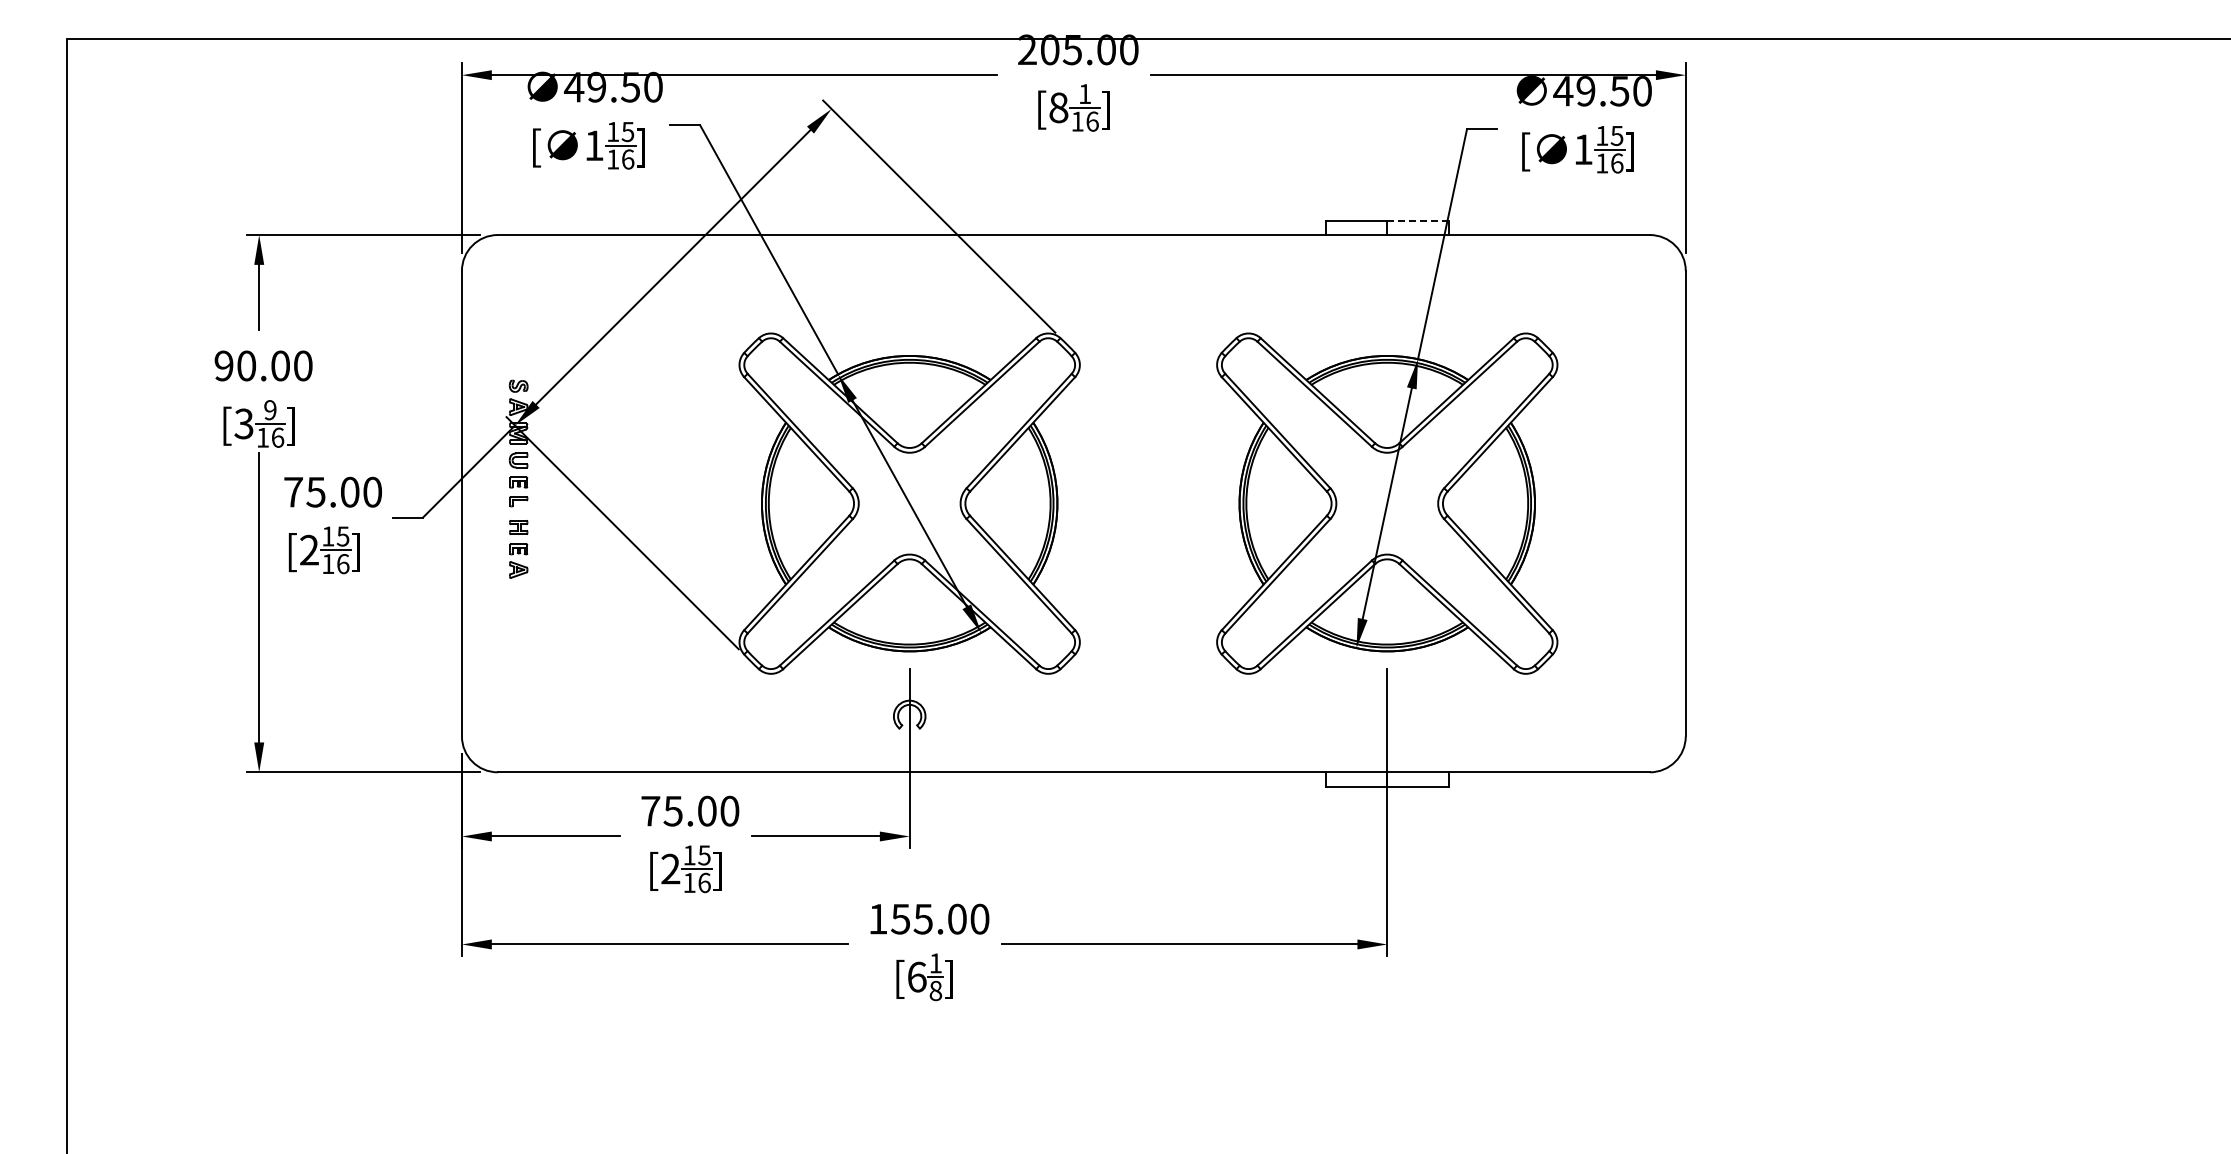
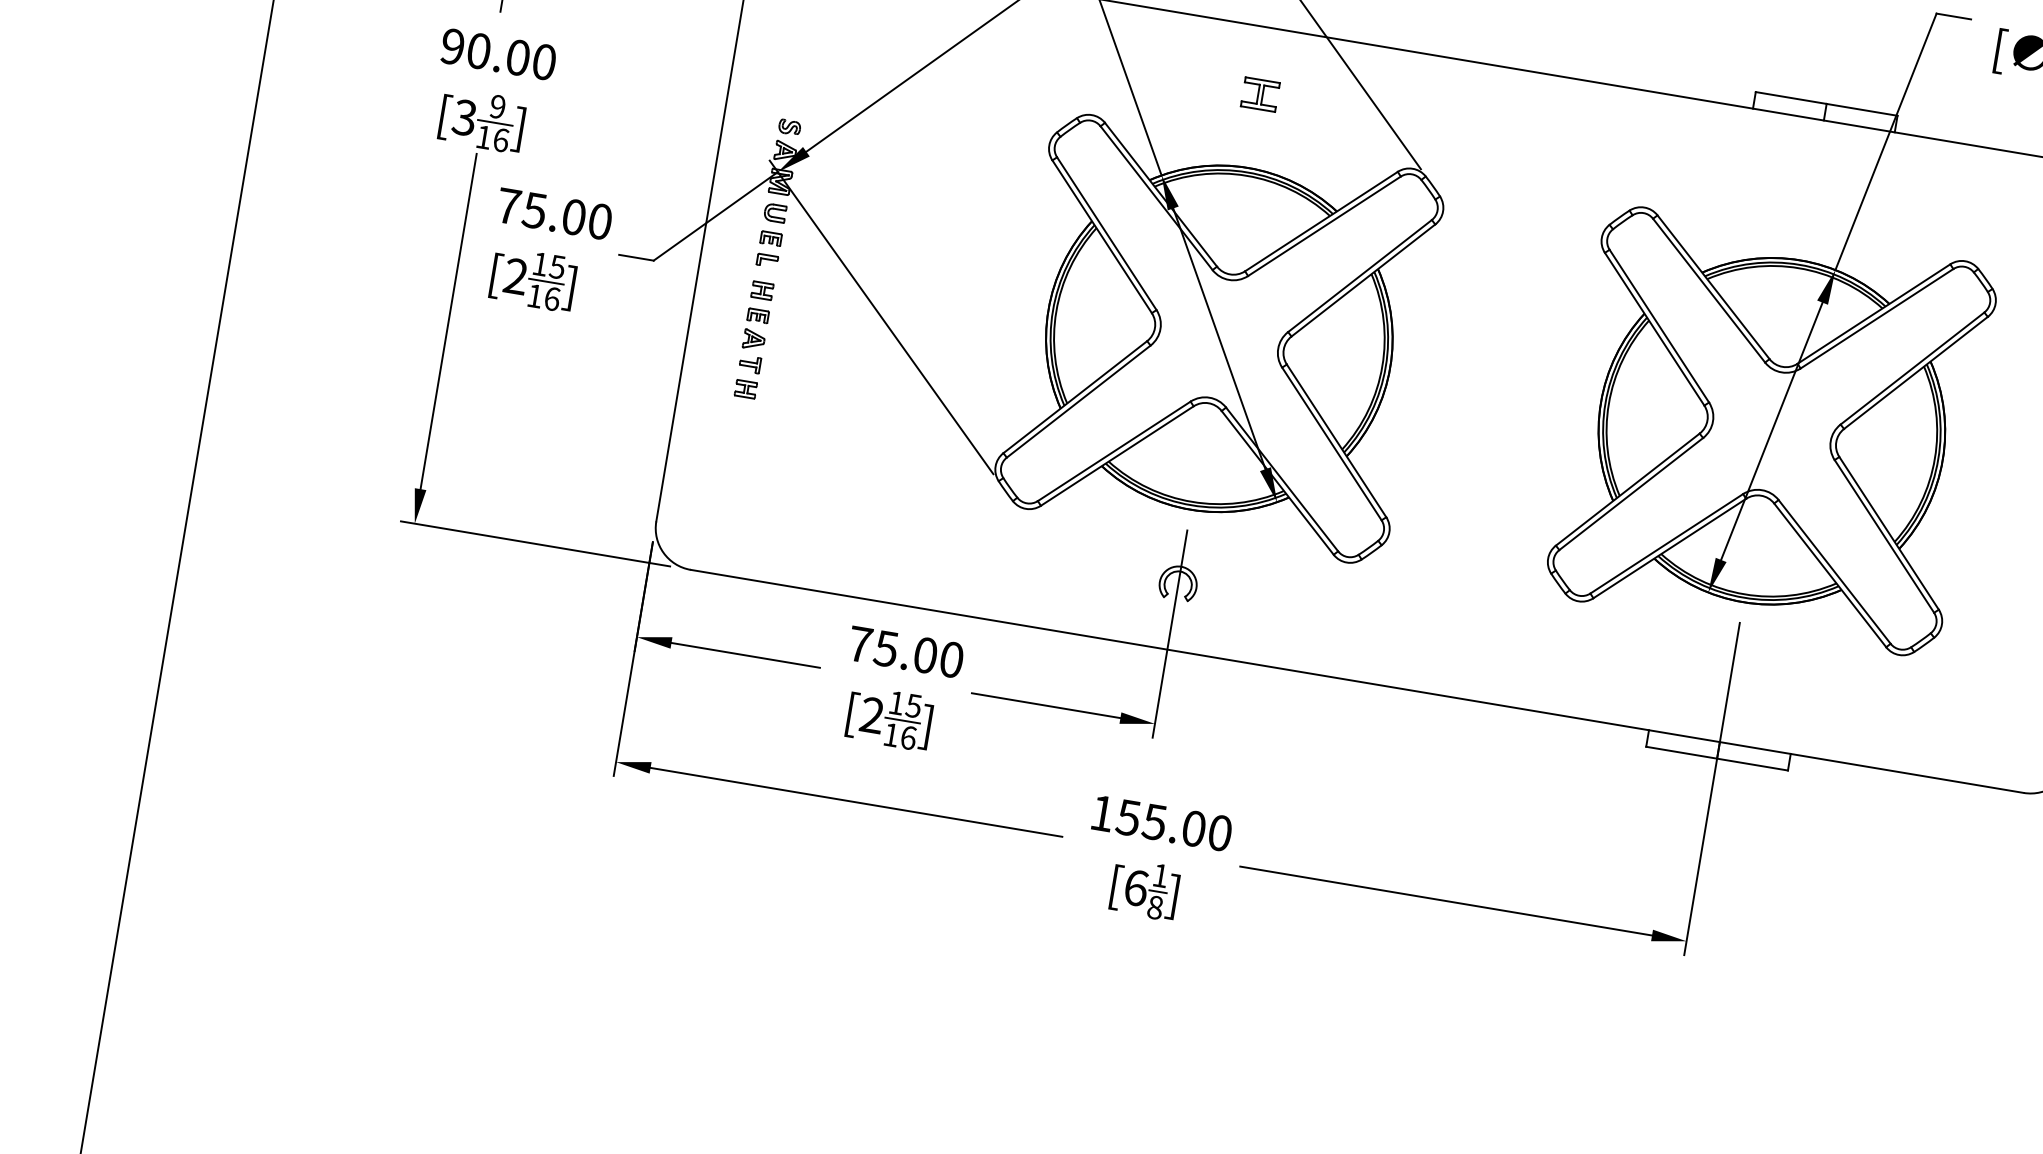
line: (1417, 220) -> (1861, 109), dashed -> solid
part: (909, 292) -> (1260, 94), added
part: (518, 601) -> (747, 376), added

